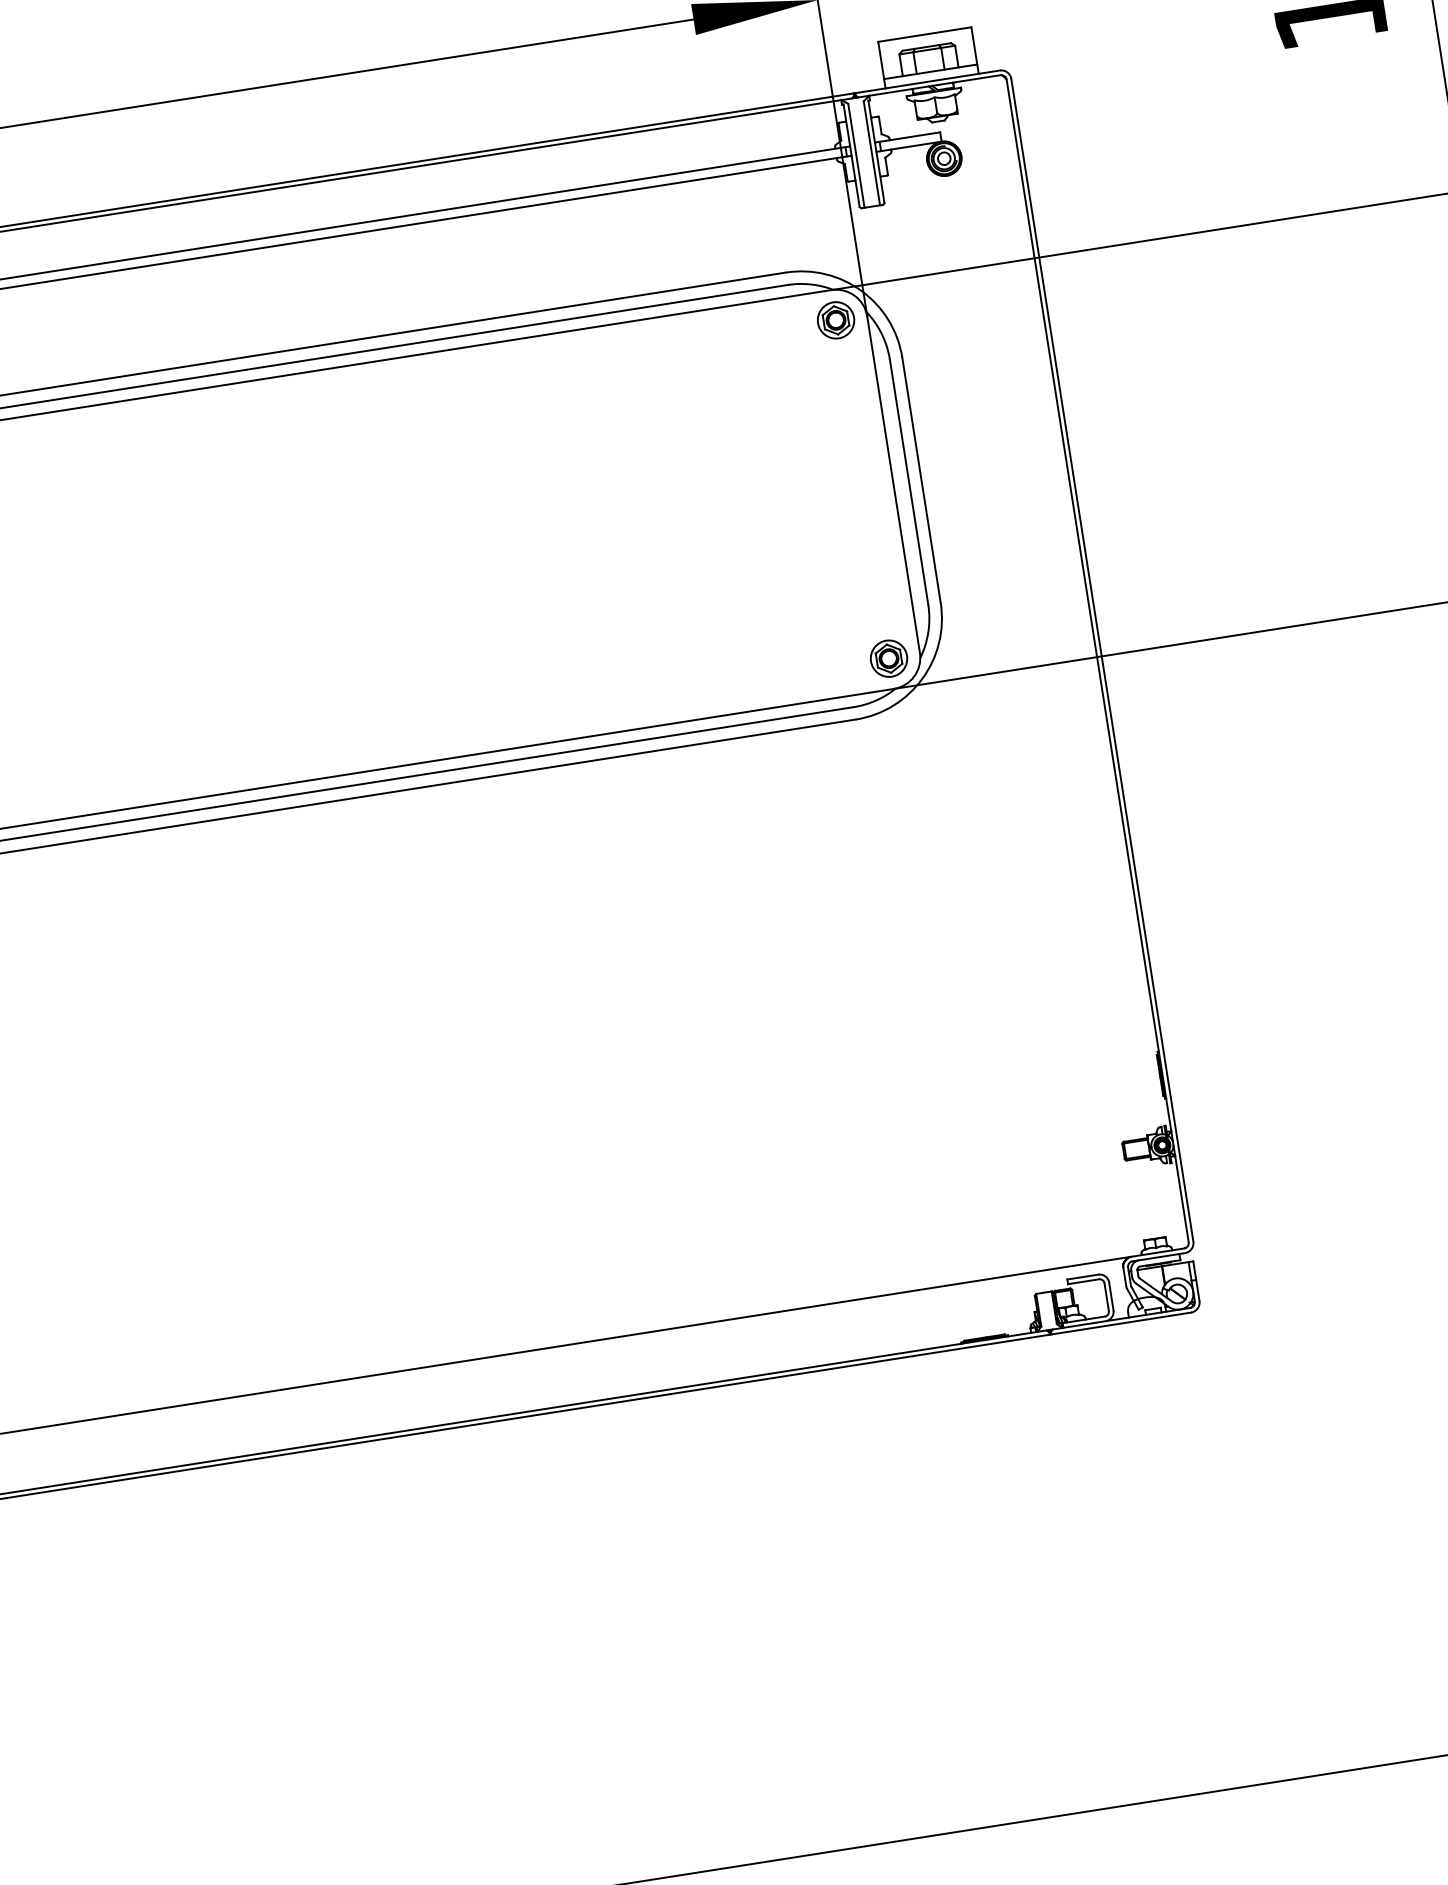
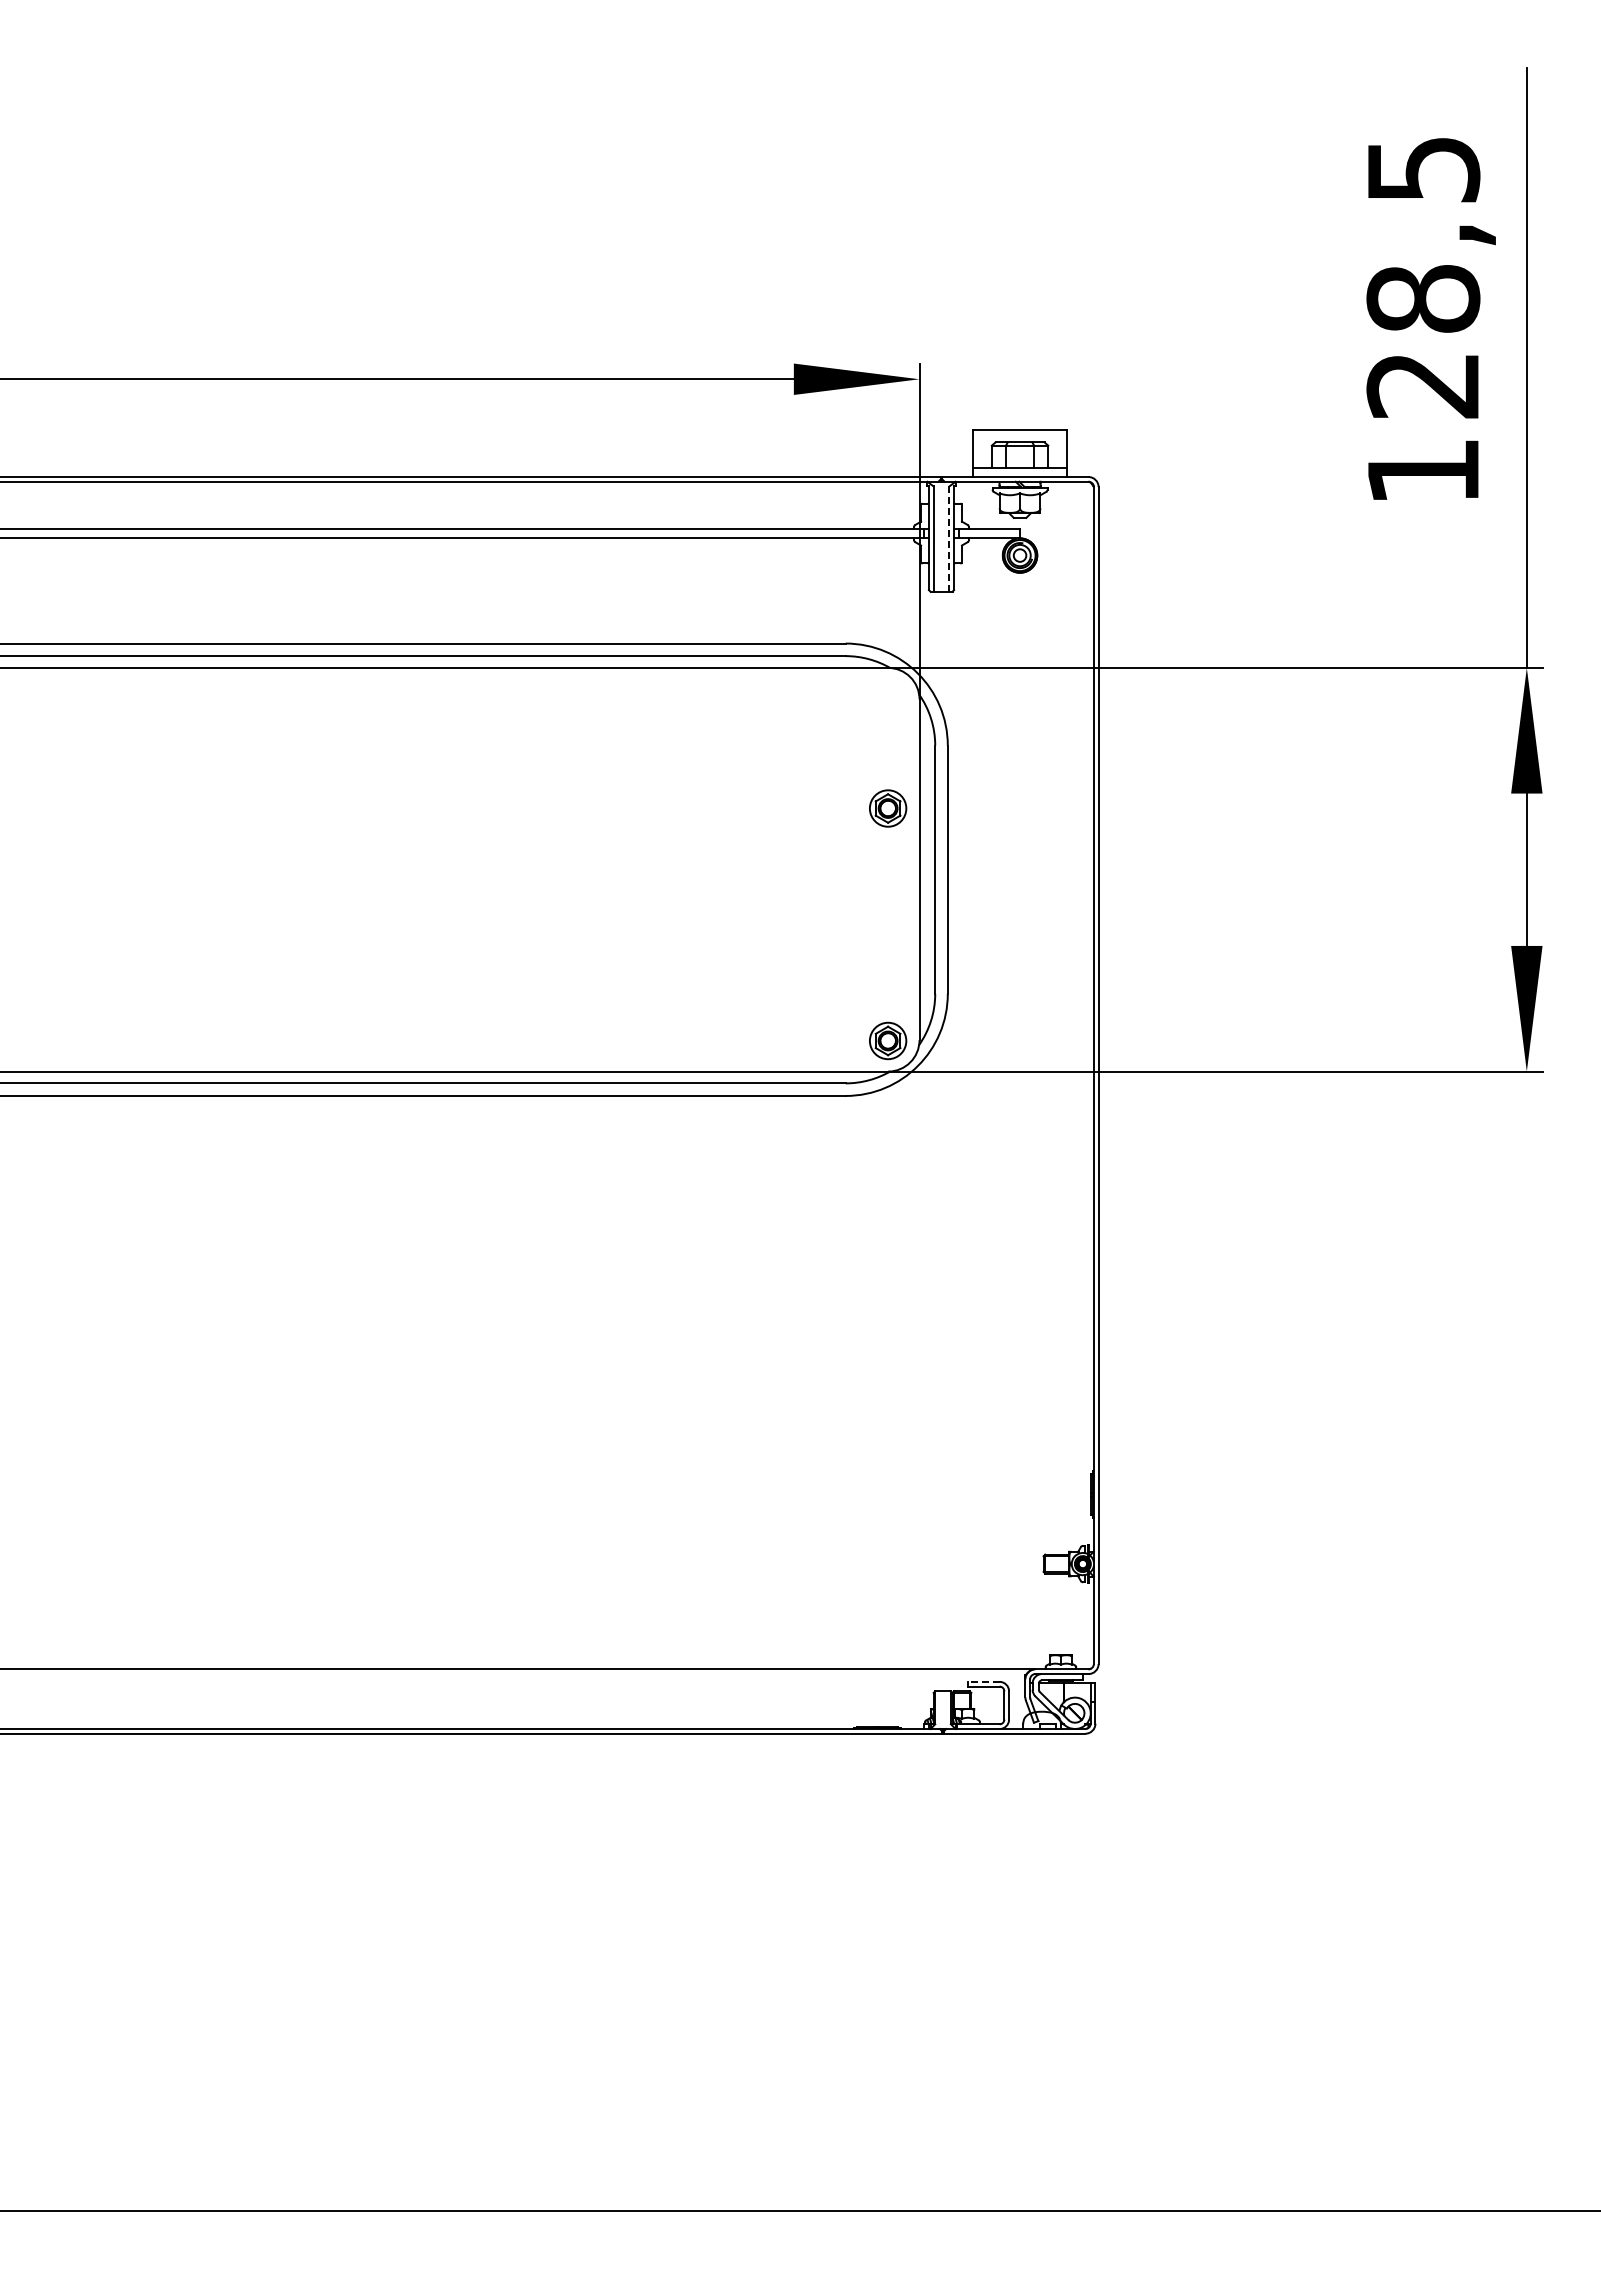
line: (872, 153) -> (949, 539), solid -> dashed
part: (836, 320) -> (888, 808), moved
line: (1082, 1276) -> (983, 1681), solid -> dashed

